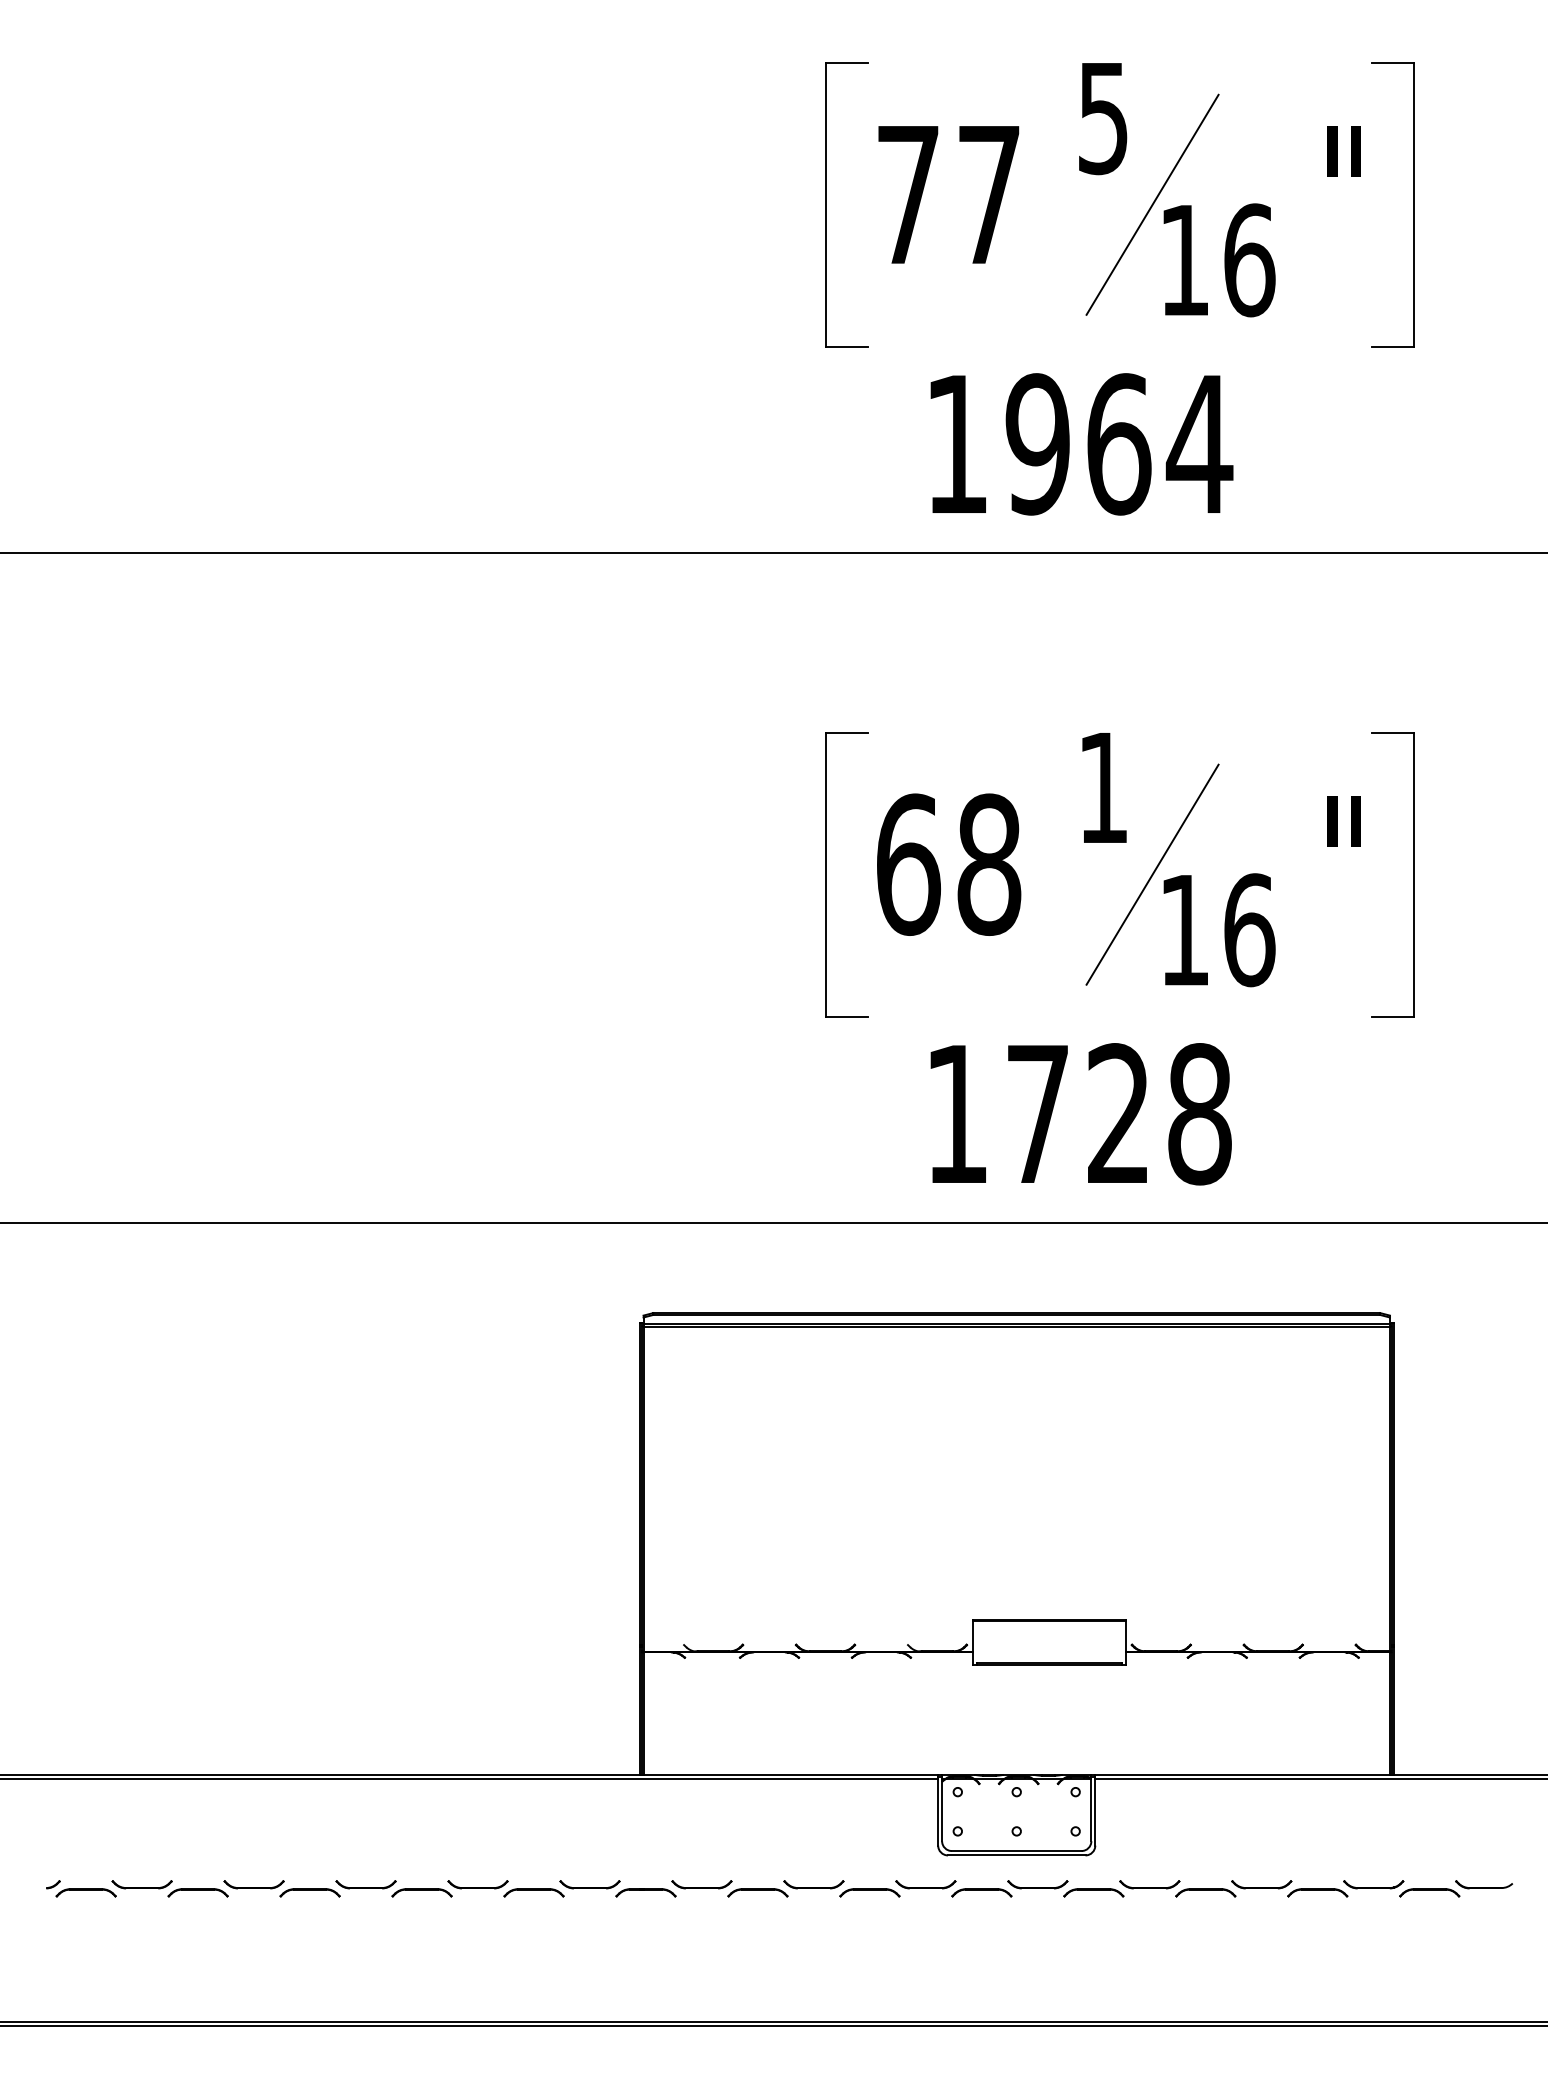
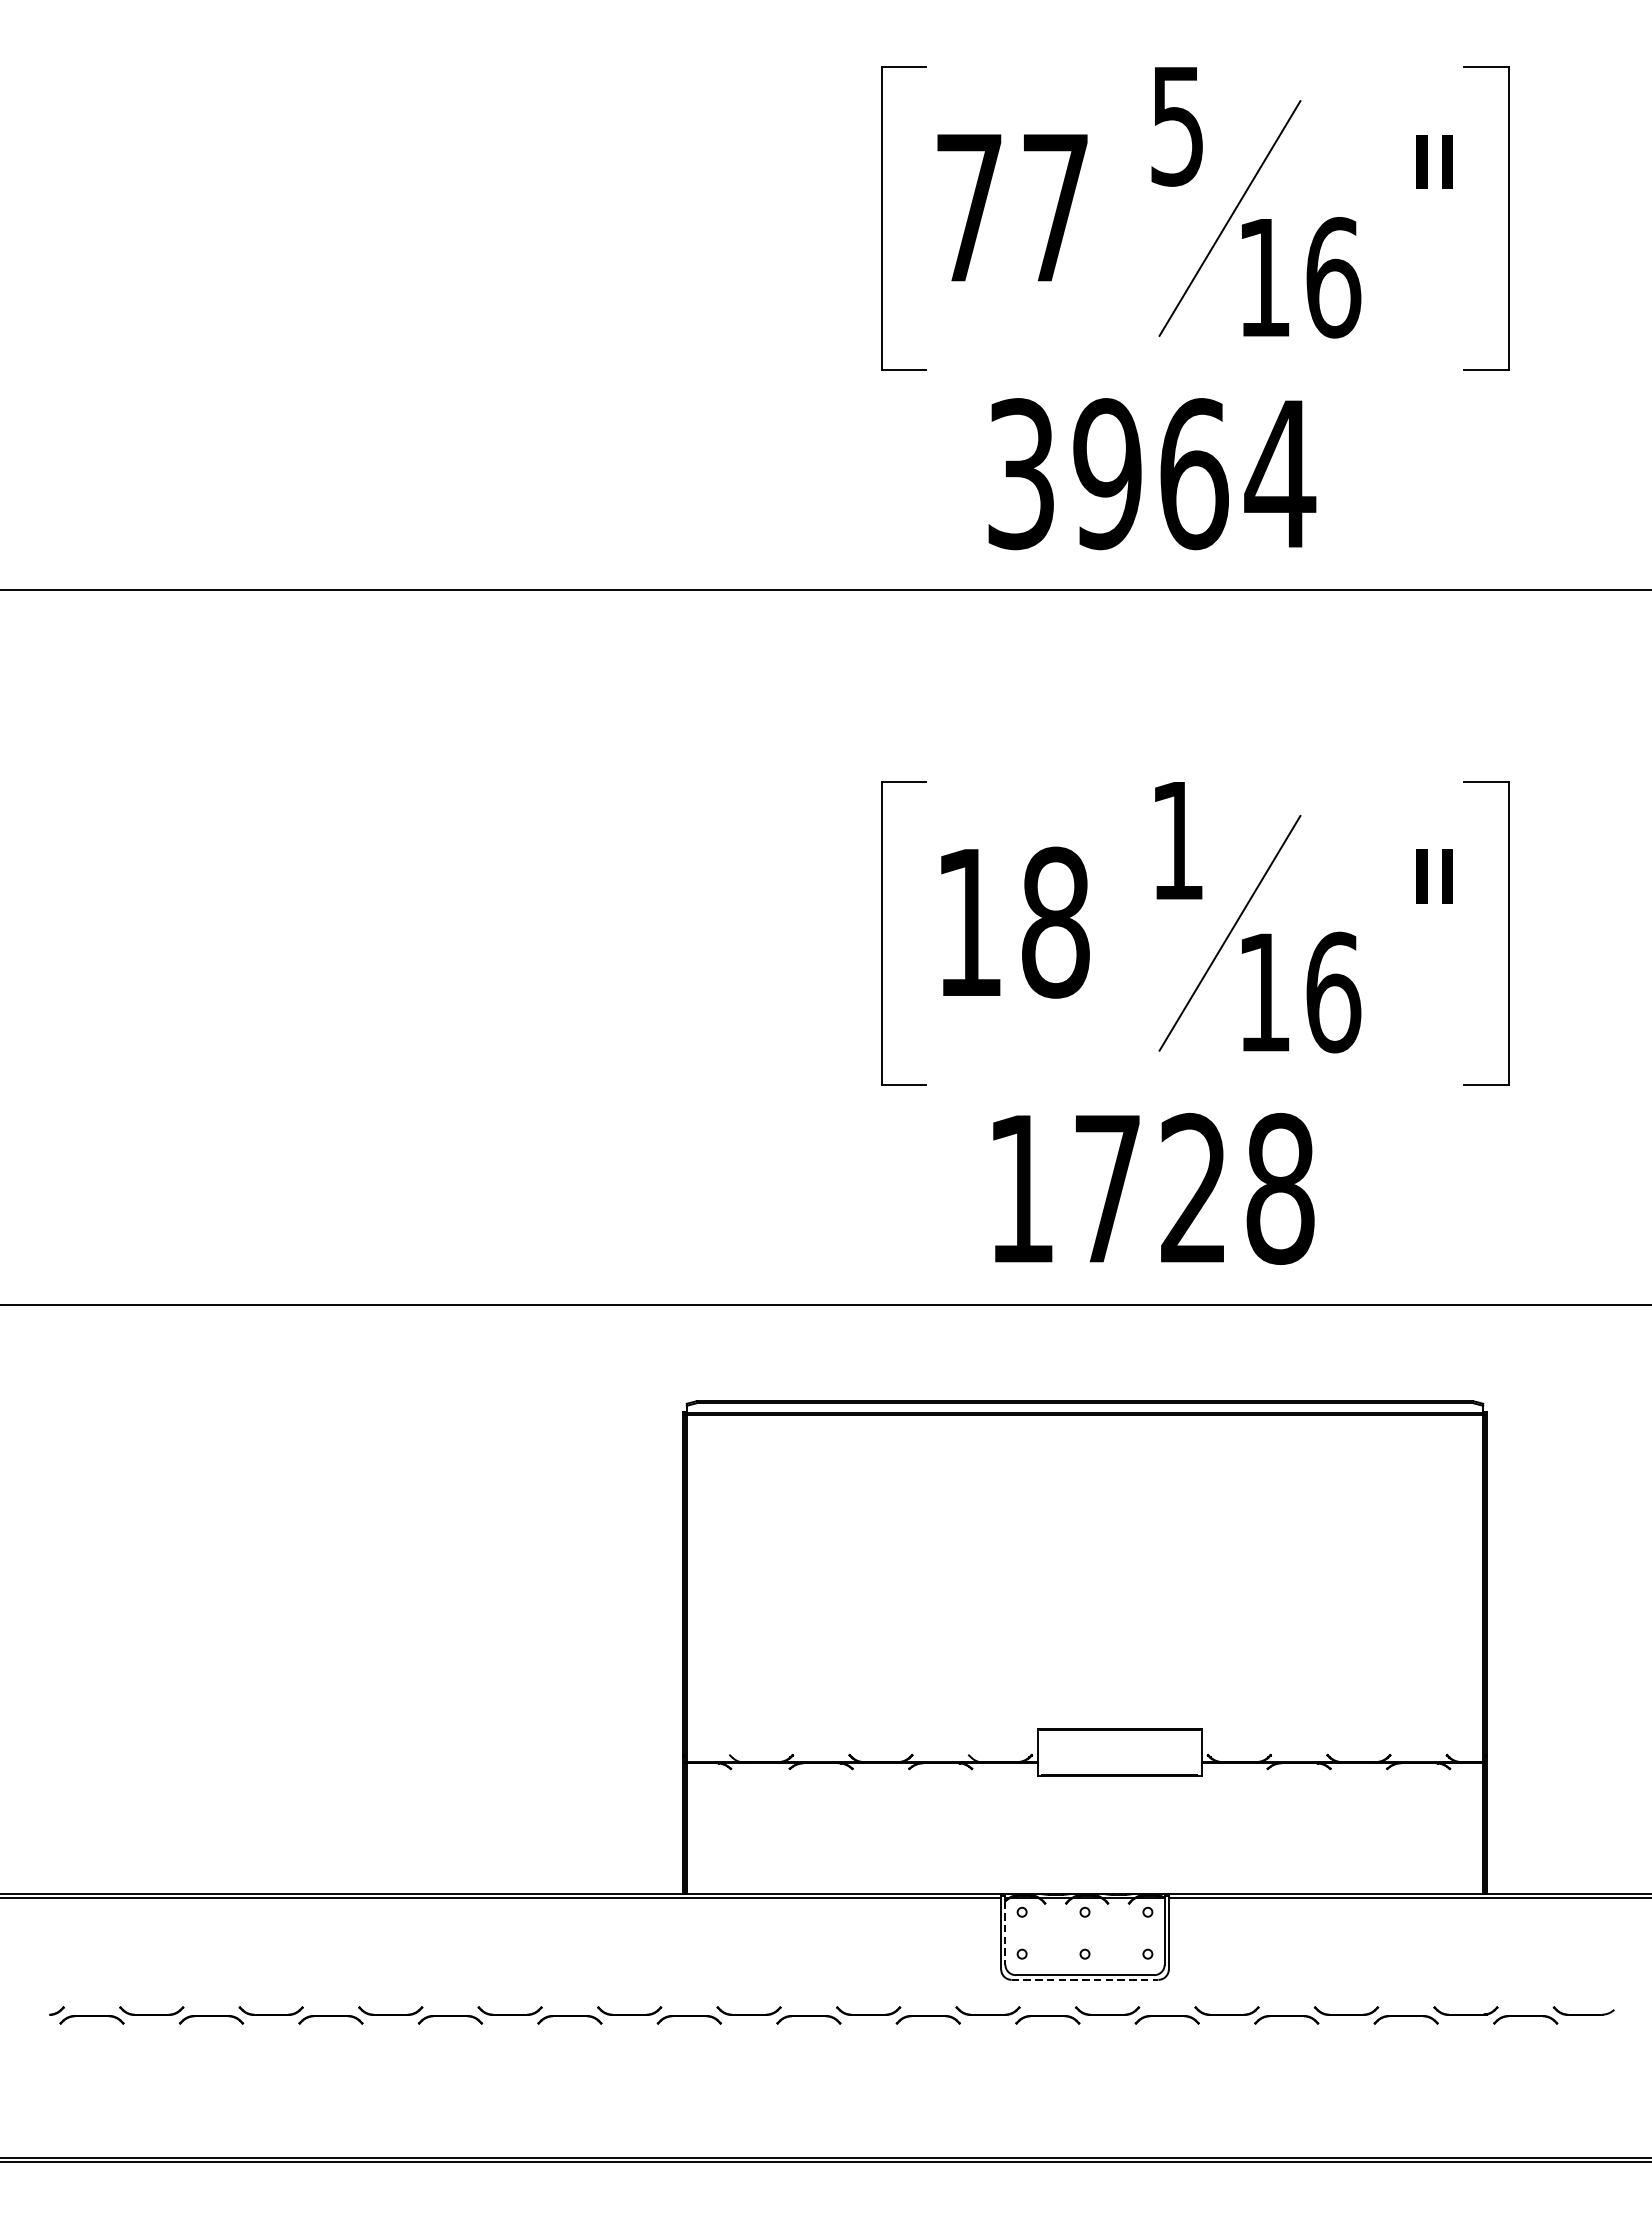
text: (956, 444) -> (1020, 474), 1964 -> 3964
text: (908, 864) -> (969, 922), 68 -> 18
line: (942, 1811) -> (1005, 1932), solid -> dashed
line: (1016, 1855) -> (1084, 1979), solid -> dashed

